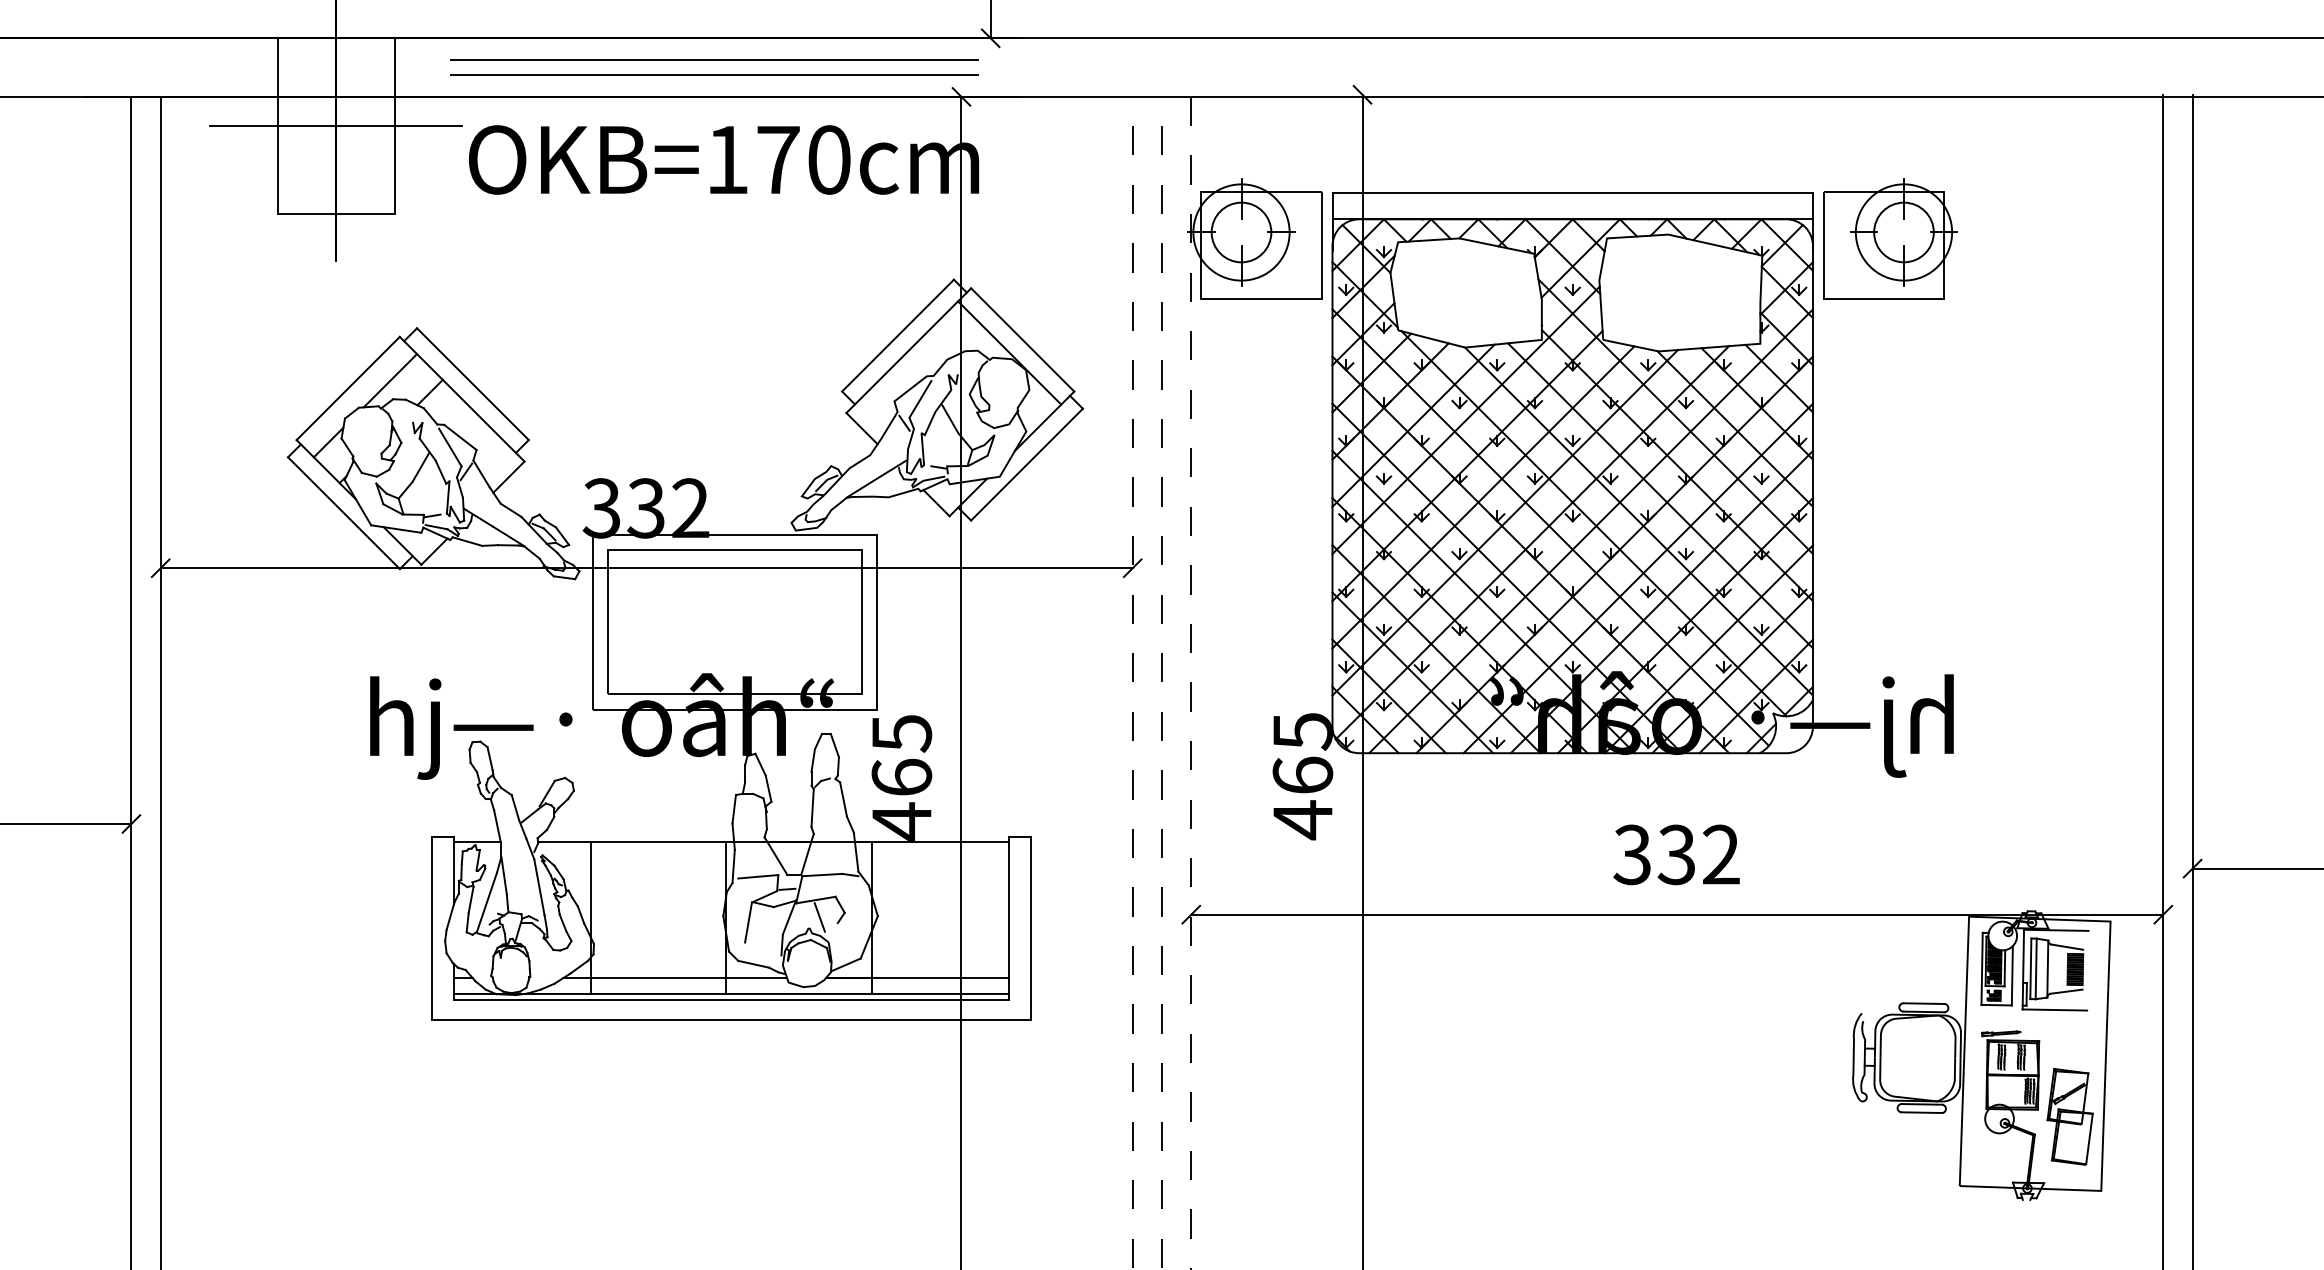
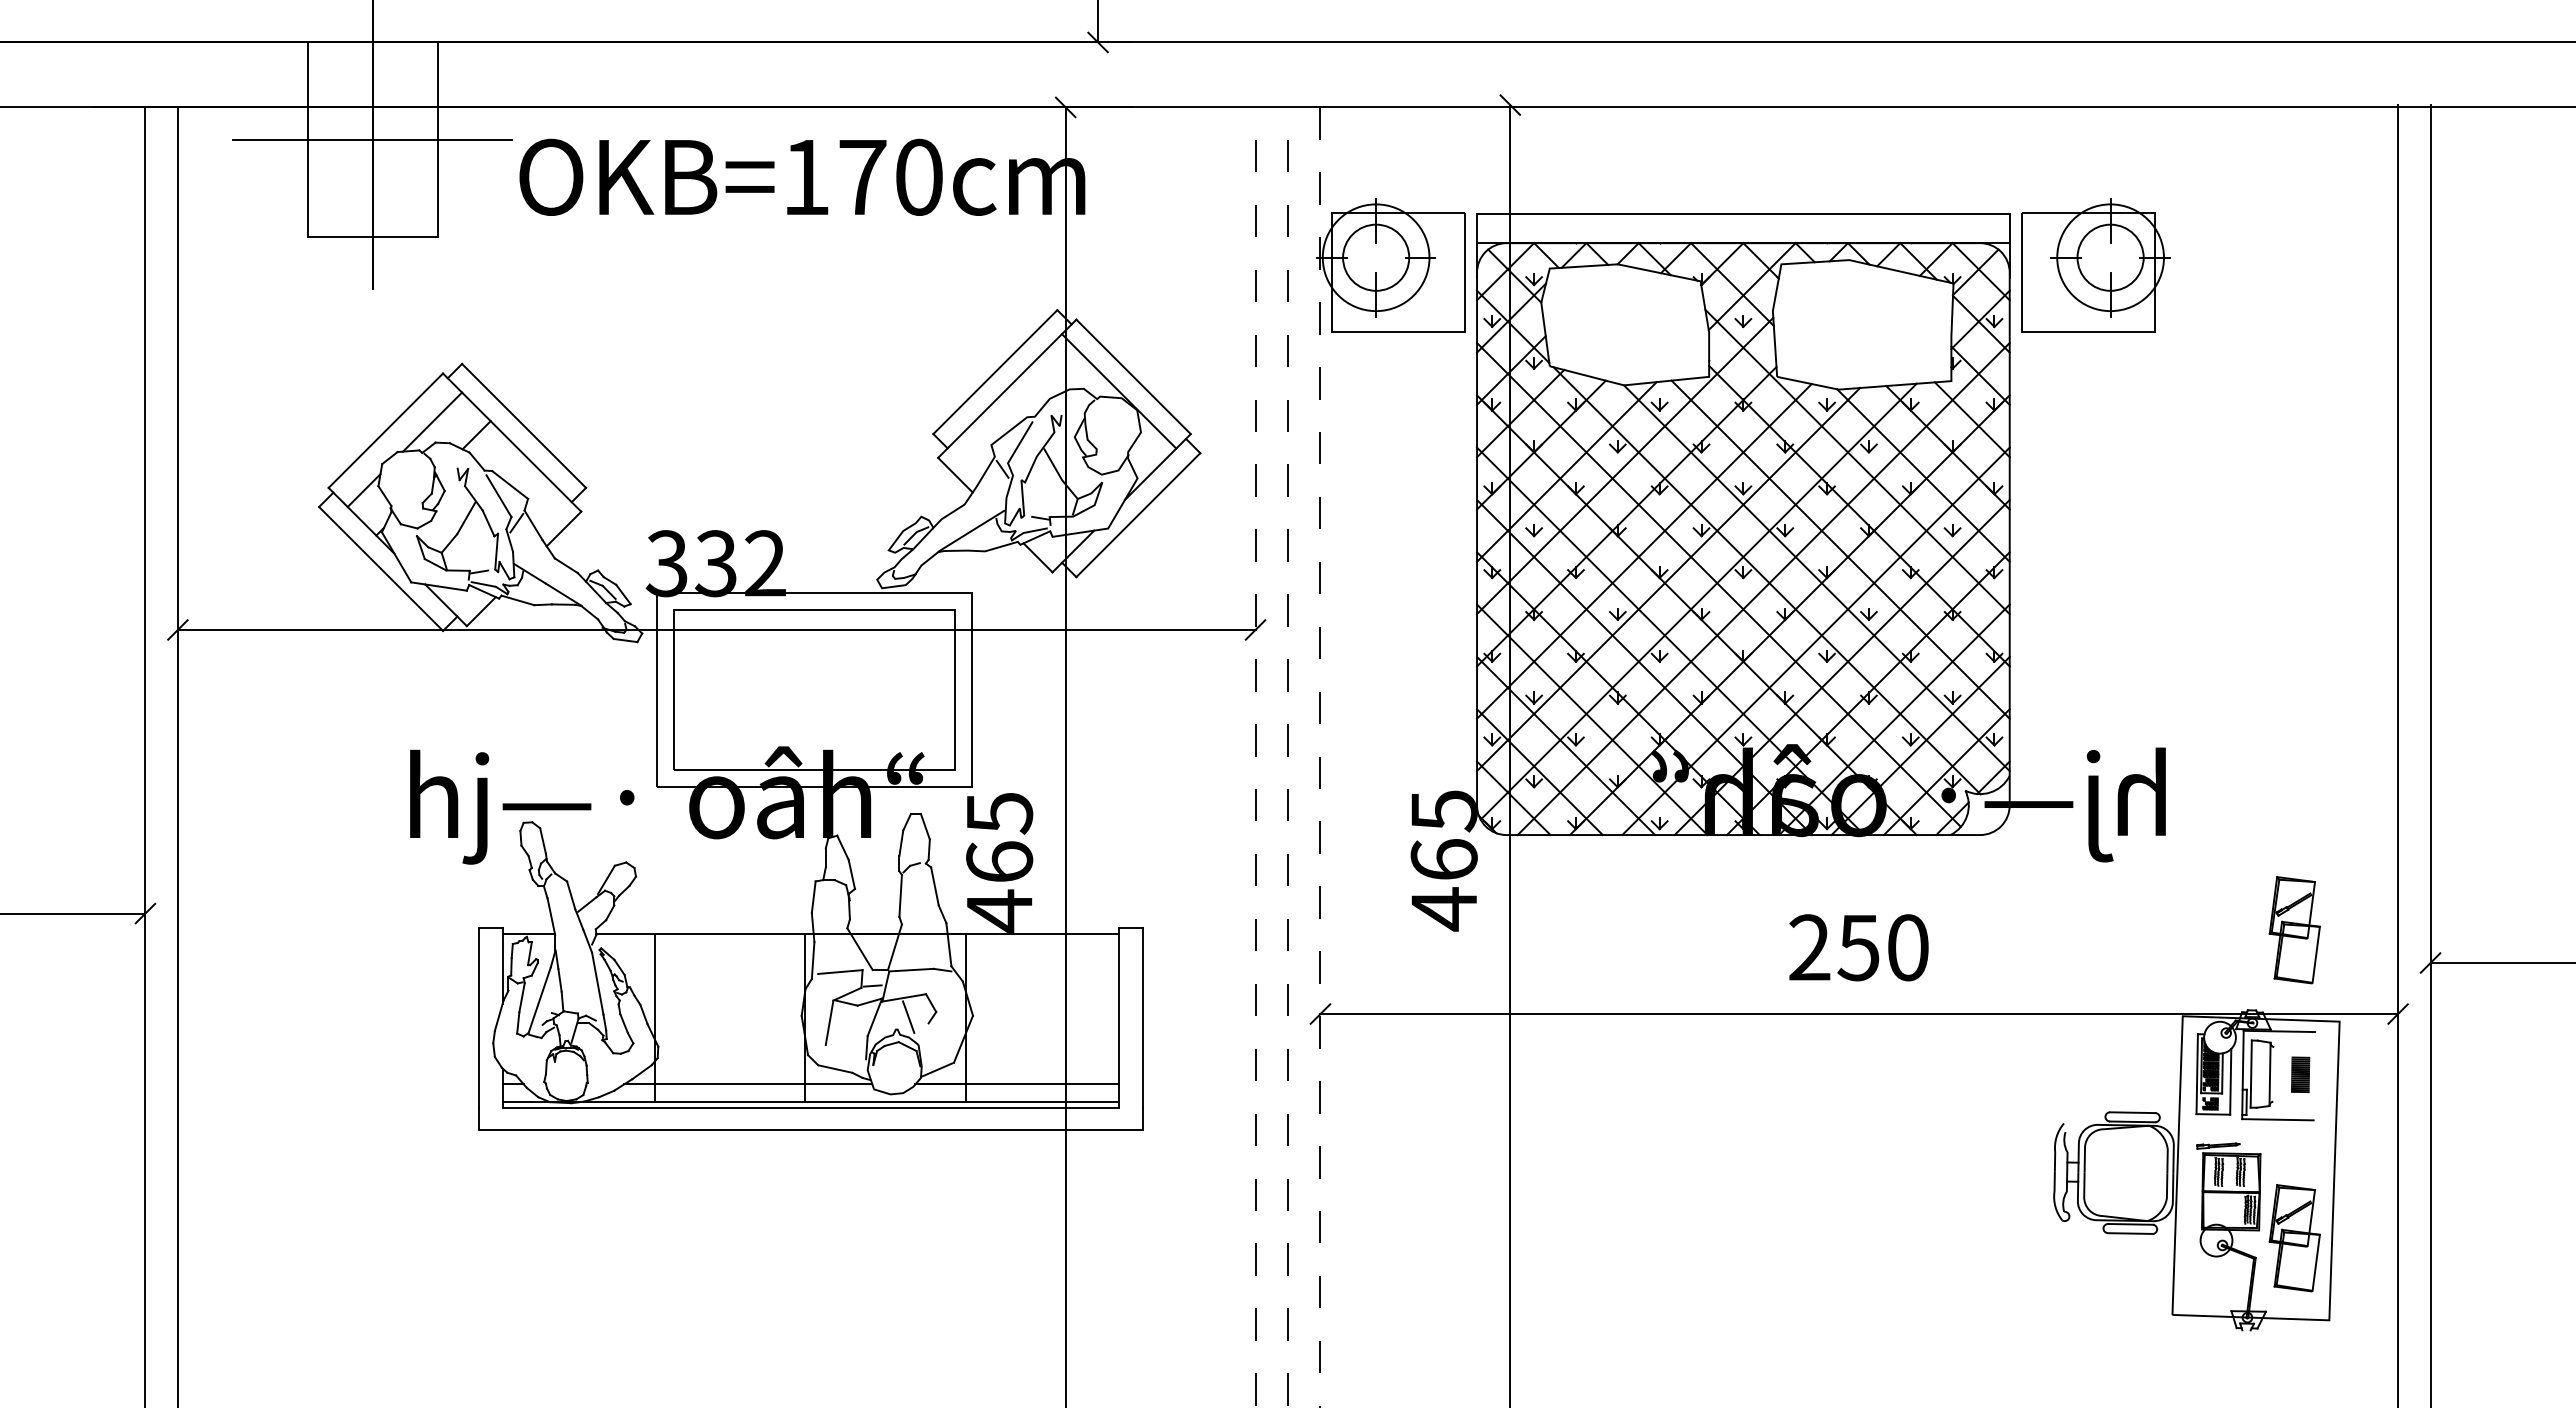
line: (714, 59) -> (791, 66), removed
line: (714, 75) -> (791, 83), removed
part: (2069, 839) -> (2294, 930), added
text: (1676, 854) -> (1858, 947), 332 -> 250
line: (2067, 946) -> (2291, 1049), removed
line: (2035, 968) -> (2256, 1073), removed
line: (2066, 991) -> (2290, 1099), removed

